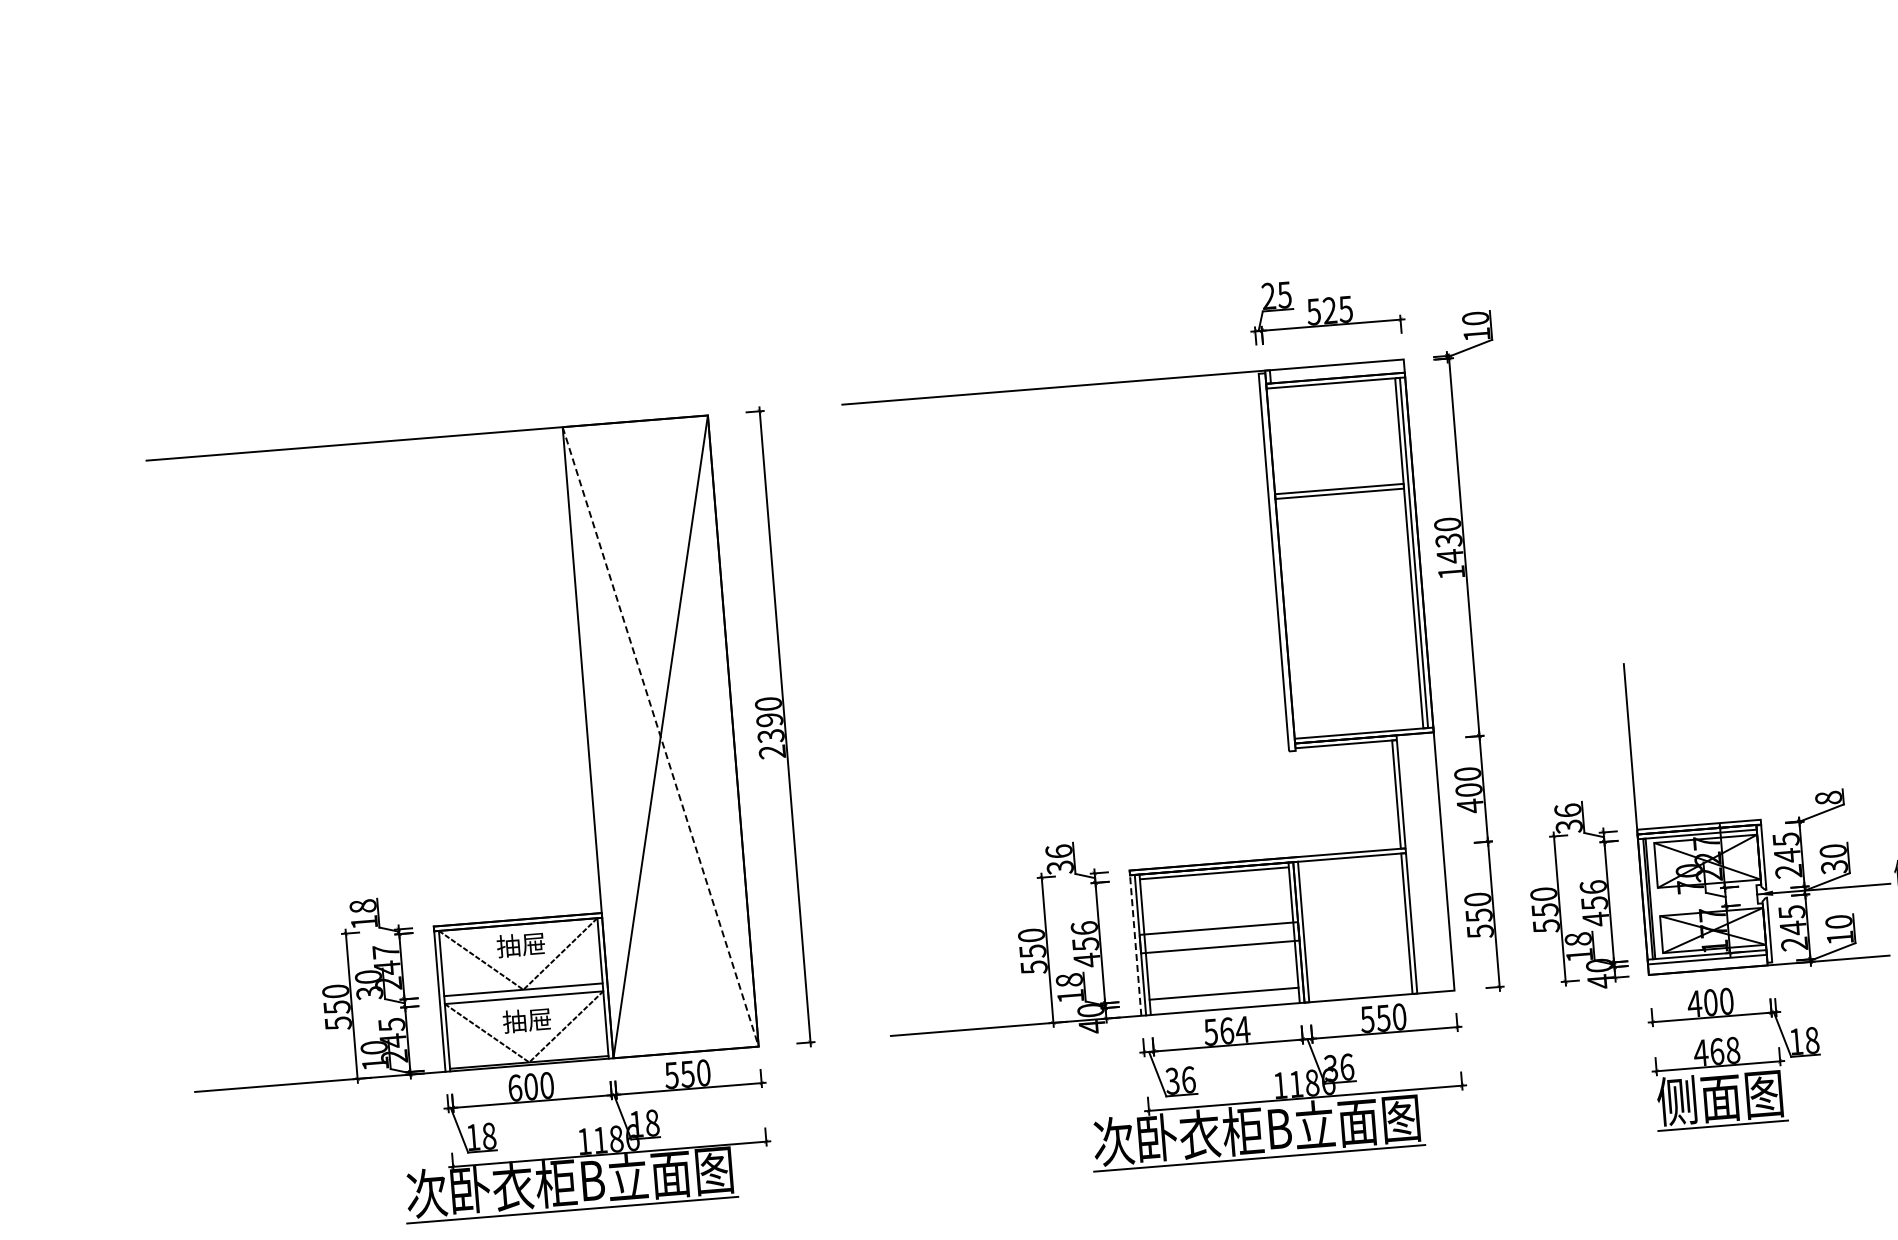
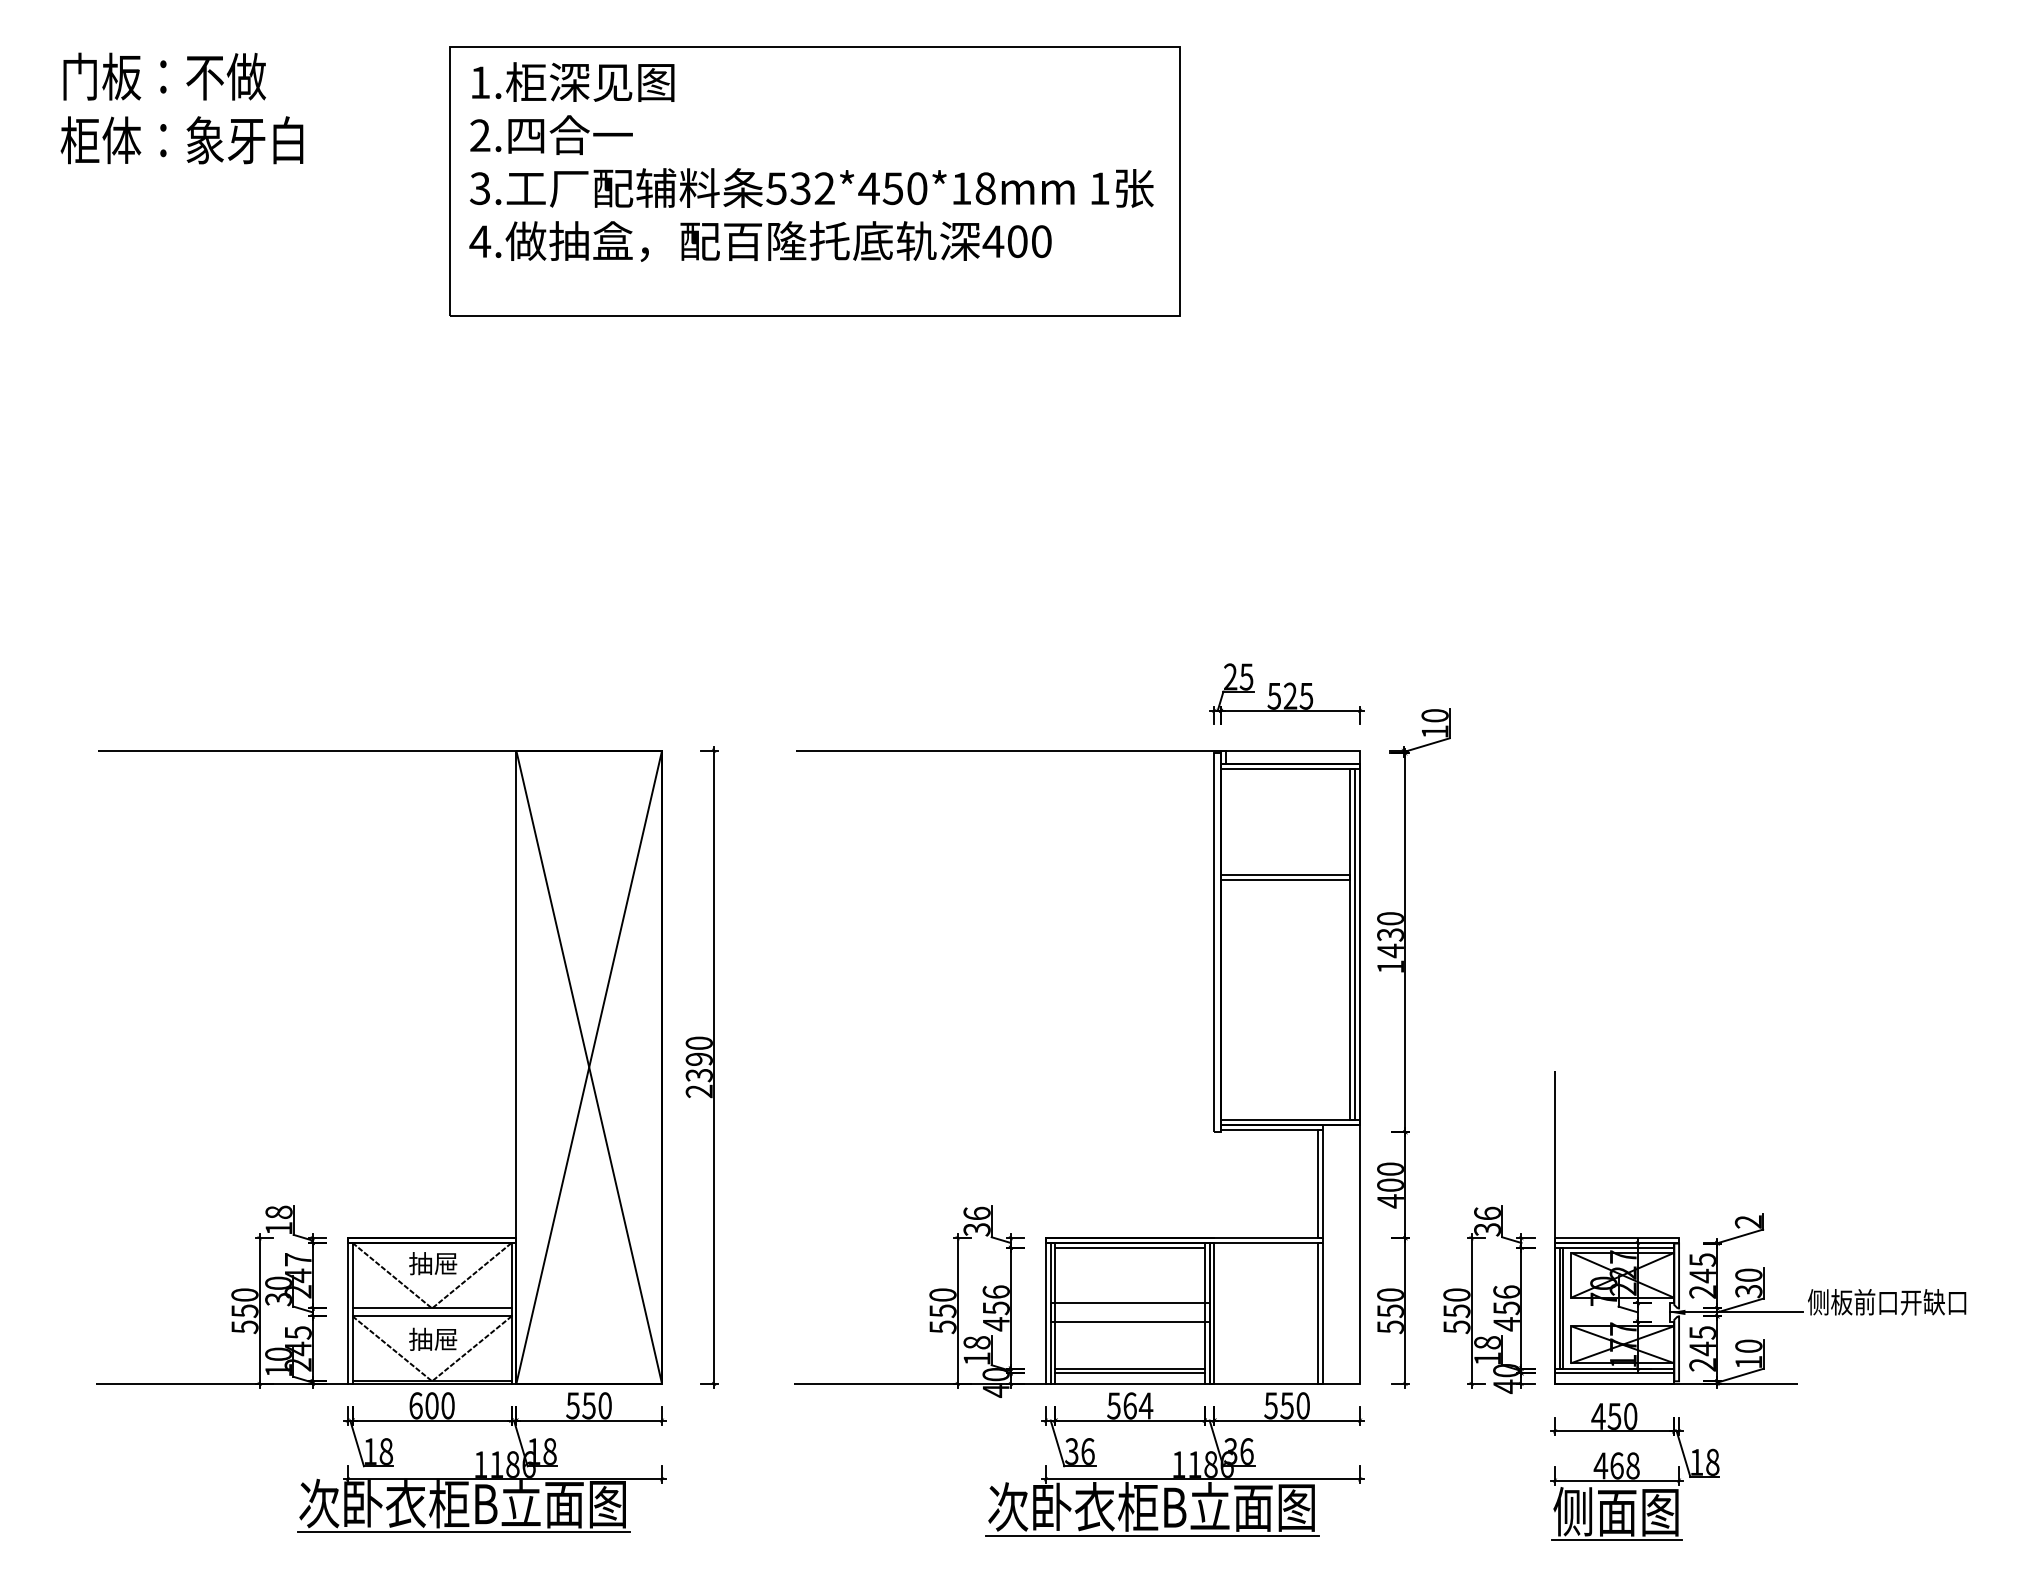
line: (661, 737) -> (589, 1067), dashed -> solid
text: (1827, 797) -> (1747, 1221), 8 -> 2
line: (1135, 943) -> (1045, 1311), dashed -> solid
line: (1223, 998) -> (1129, 1373), added
text: (1710, 1001) -> (1614, 1415), 400 -> 450

